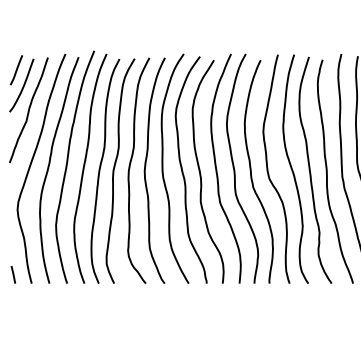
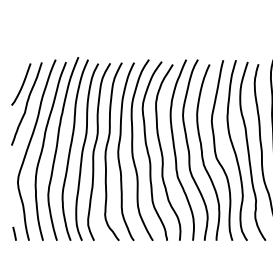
line: (16, 70) -> (17, 72), removed

